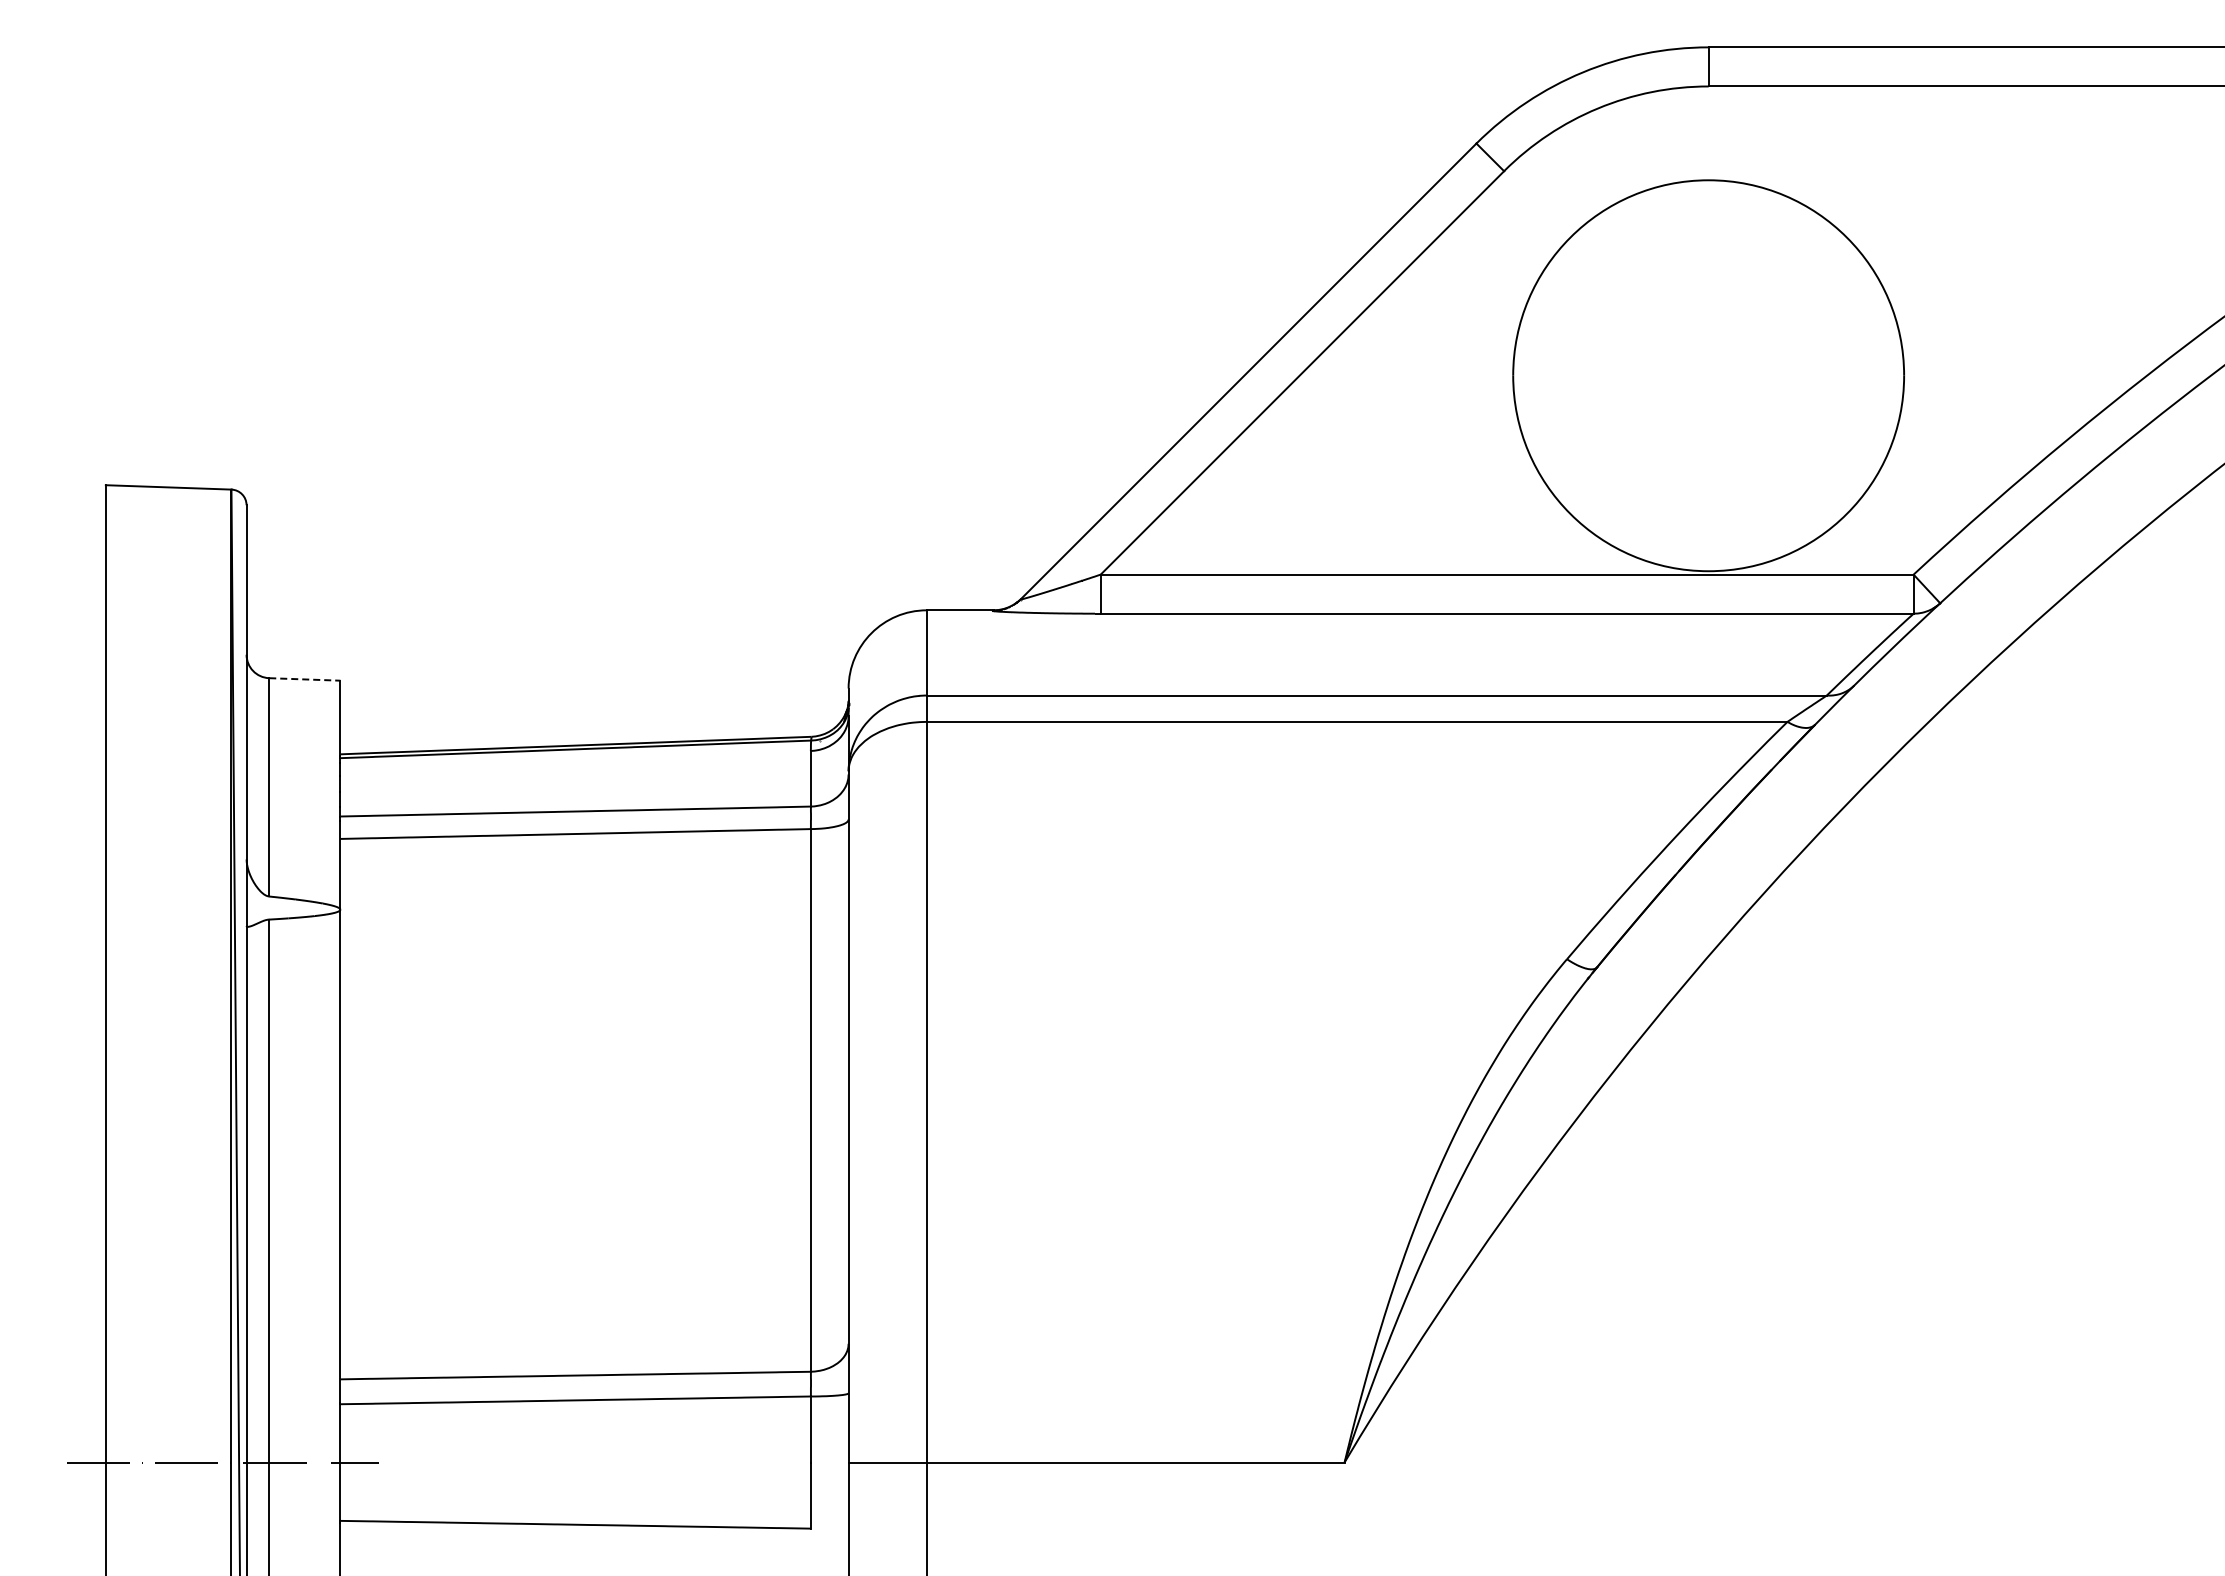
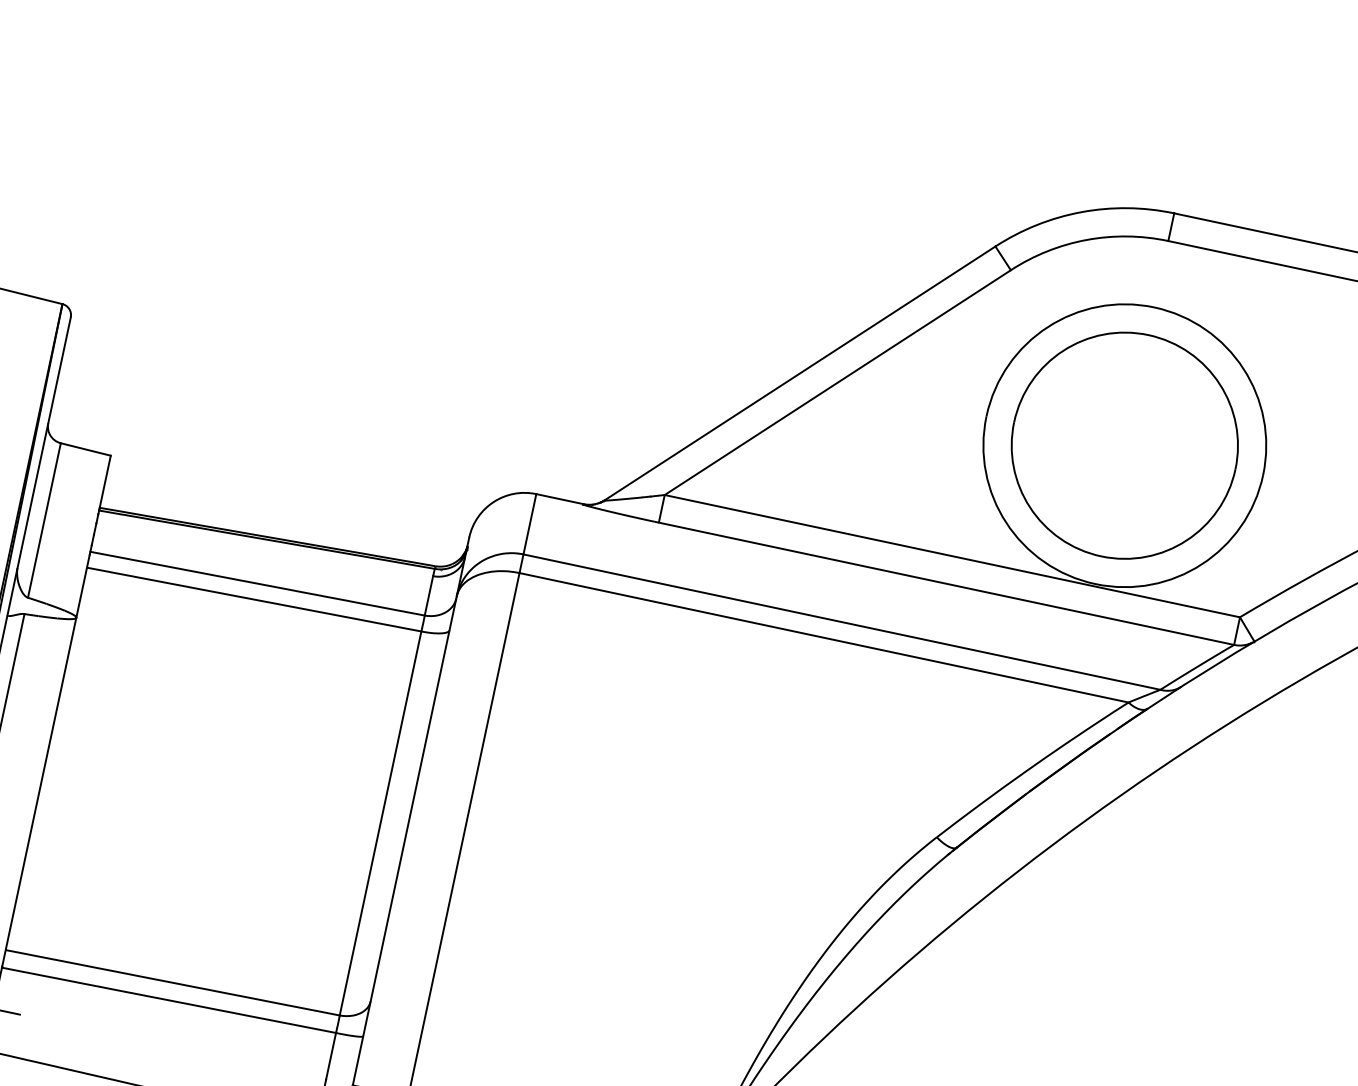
part: (1708, 375) -> (1124, 445), added
line: (304, 679) -> (85, 449), dashed -> solid

